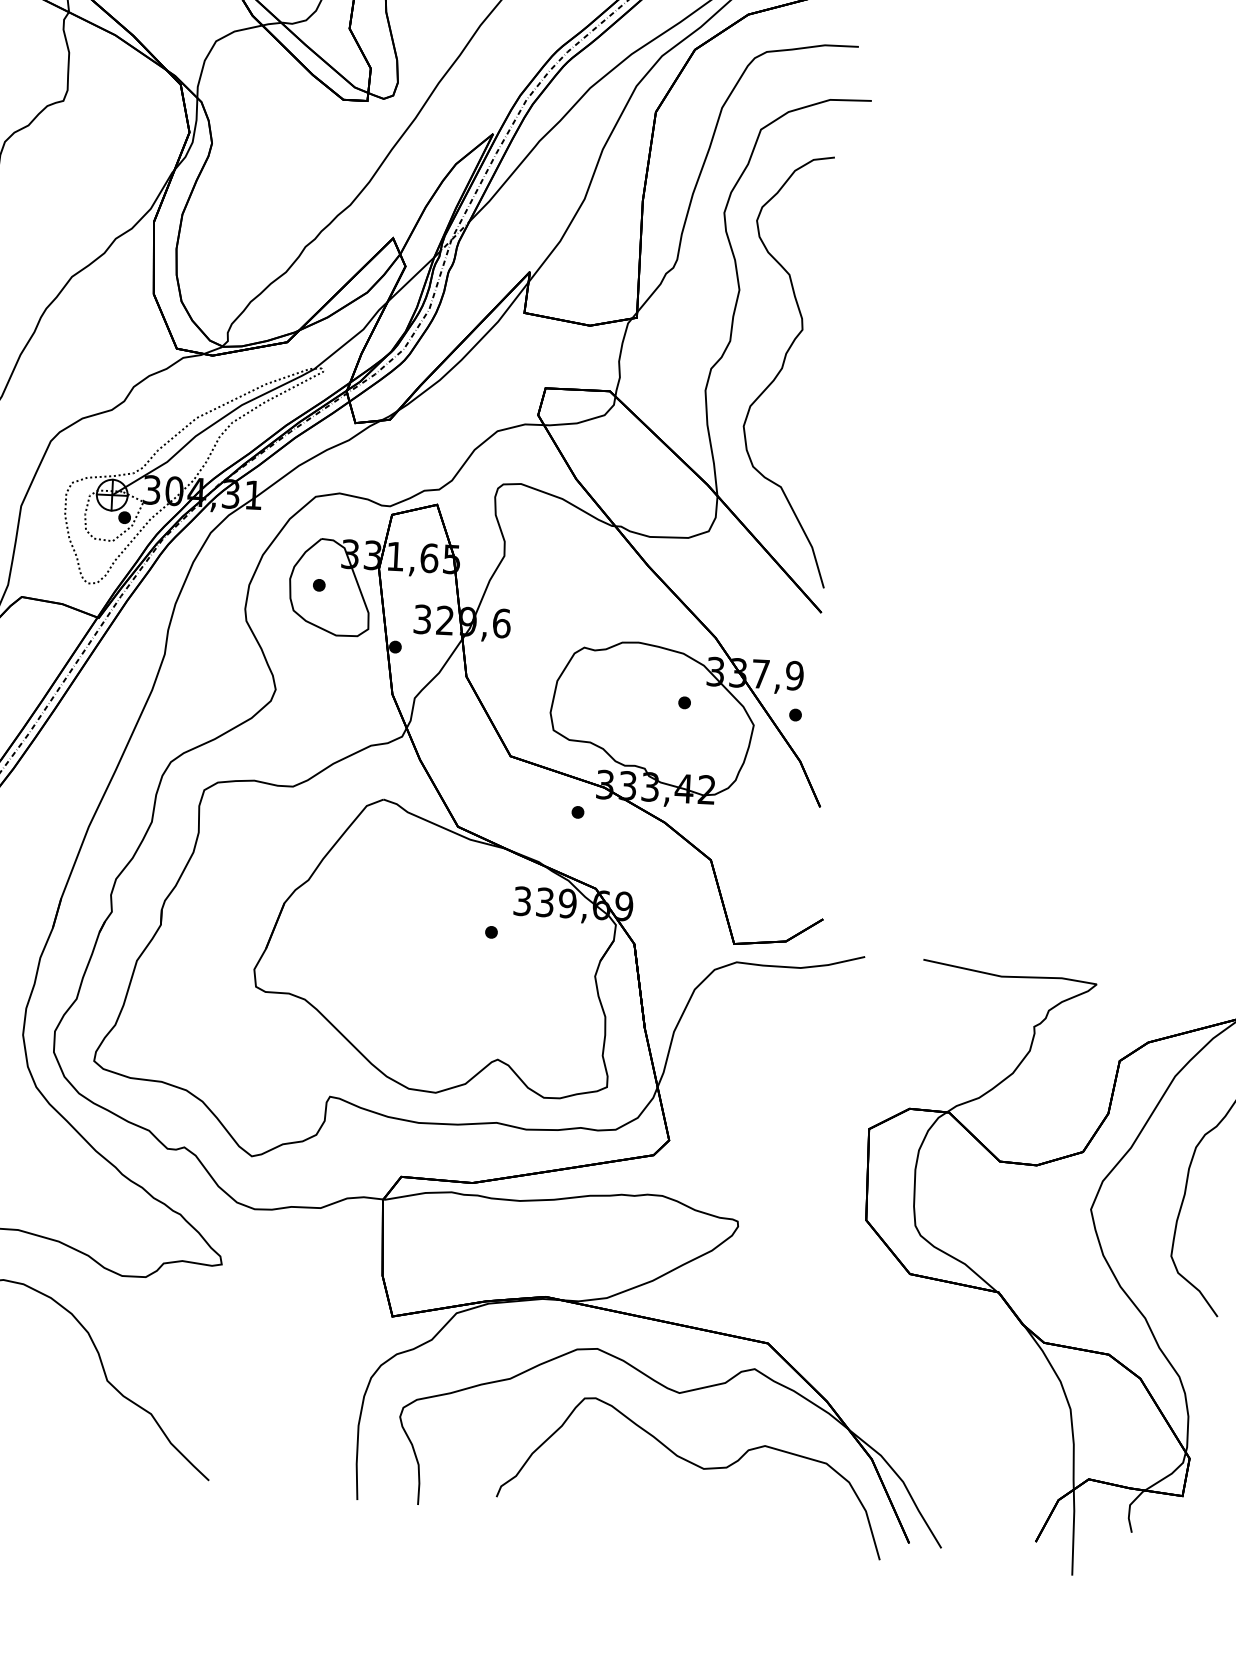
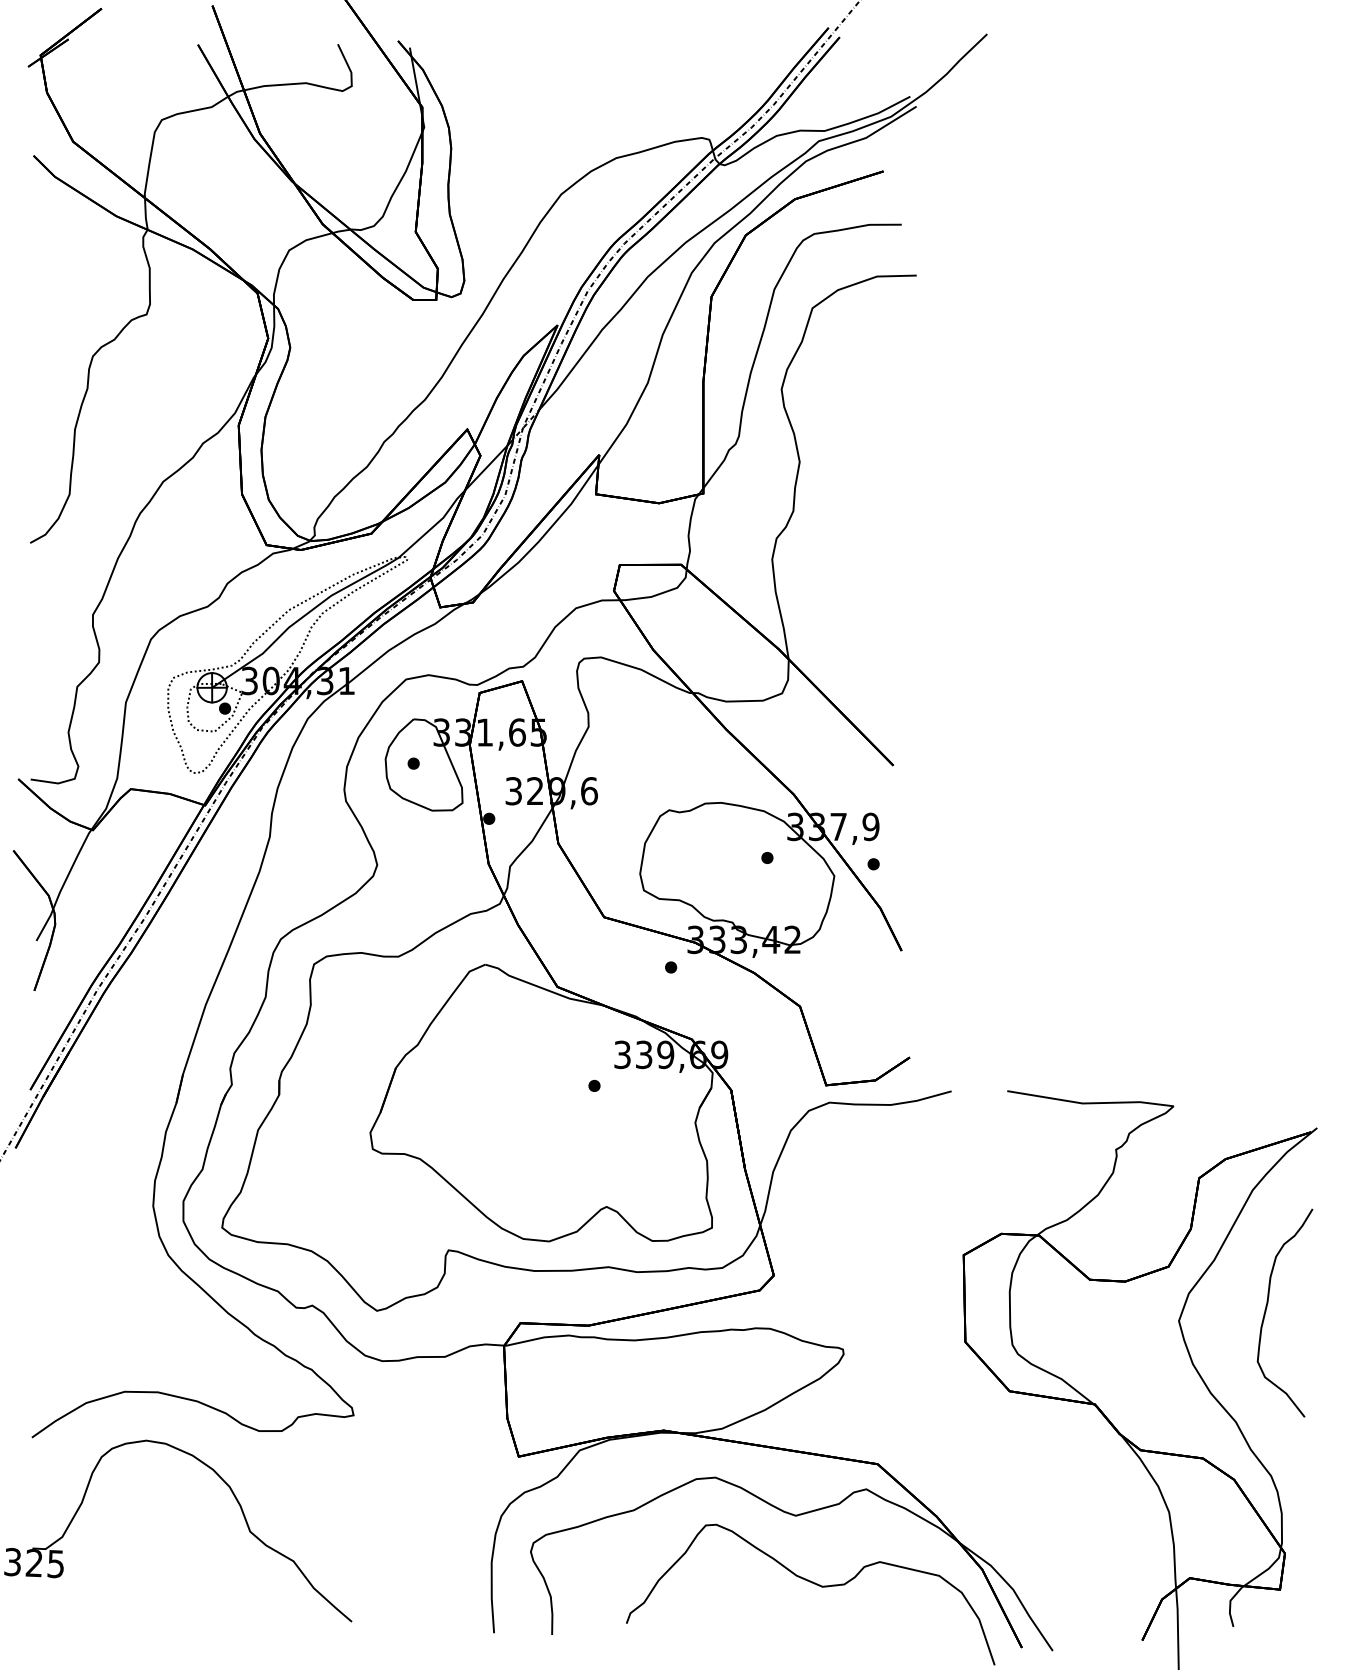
curve: (783, 368) -> (845, 534), removed

